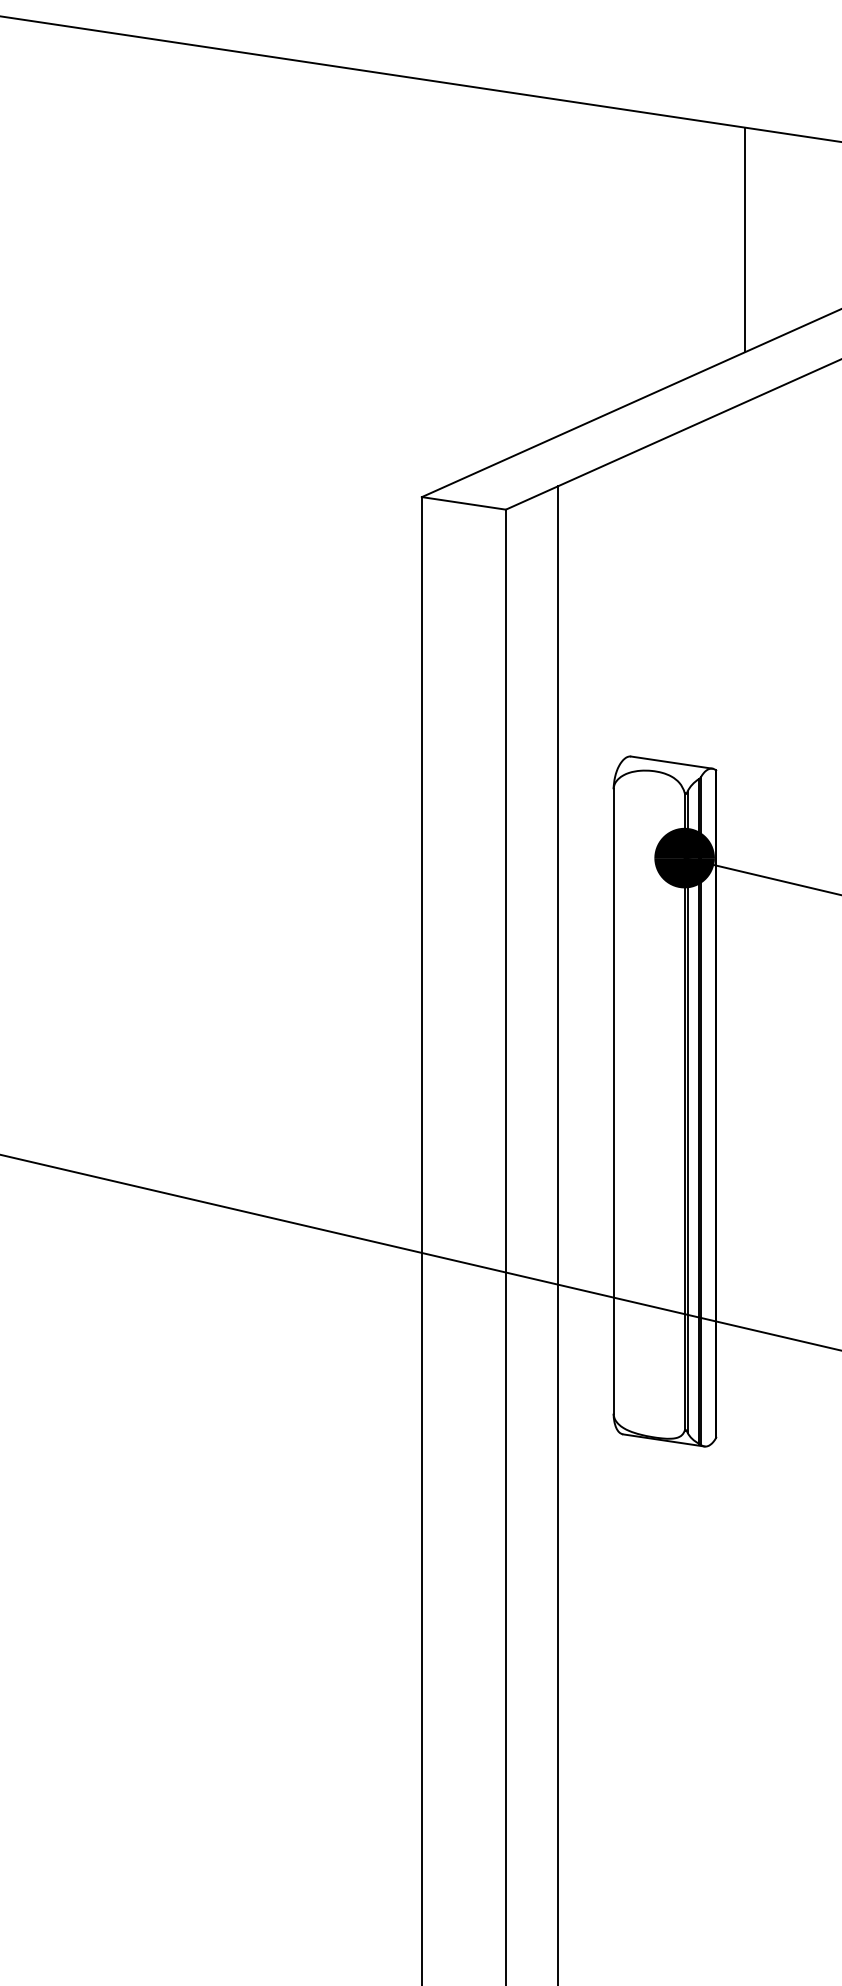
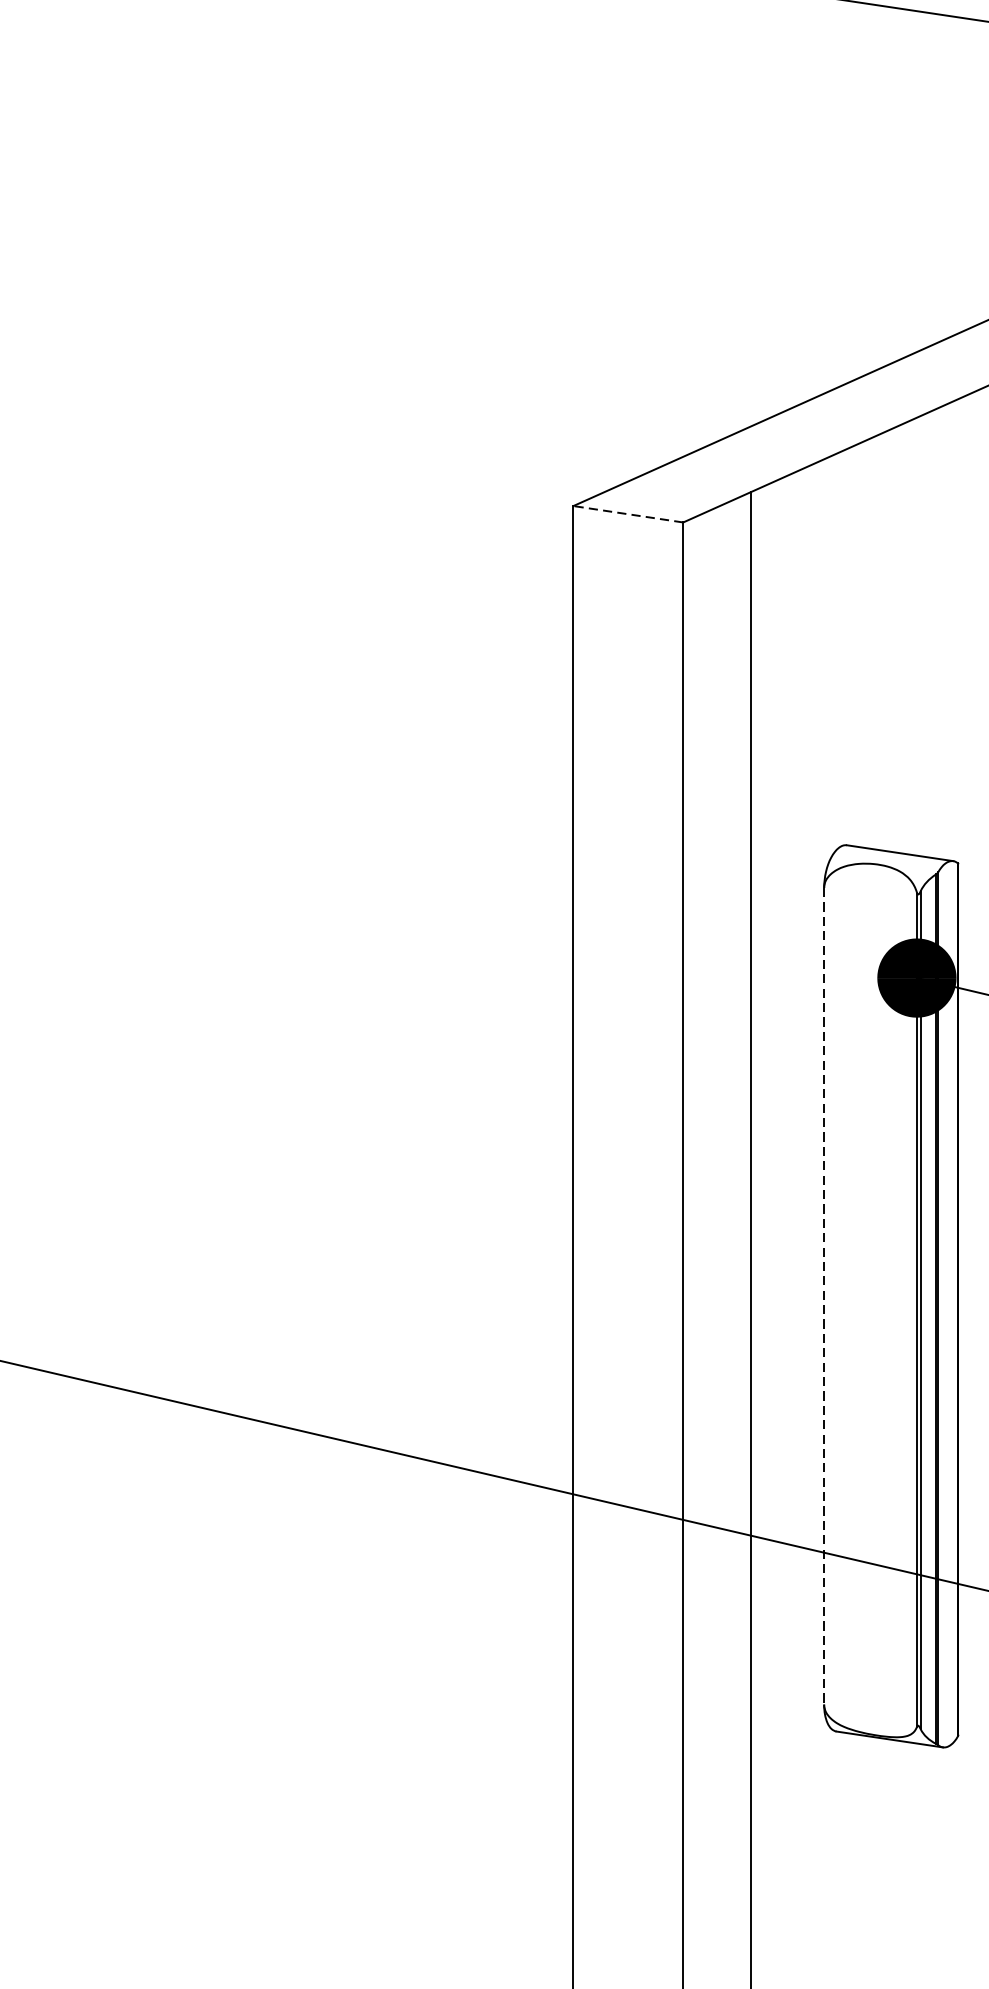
line: (463, 503) -> (627, 514), solid -> dashed
line: (613, 1101) -> (823, 1296), solid -> dashed

